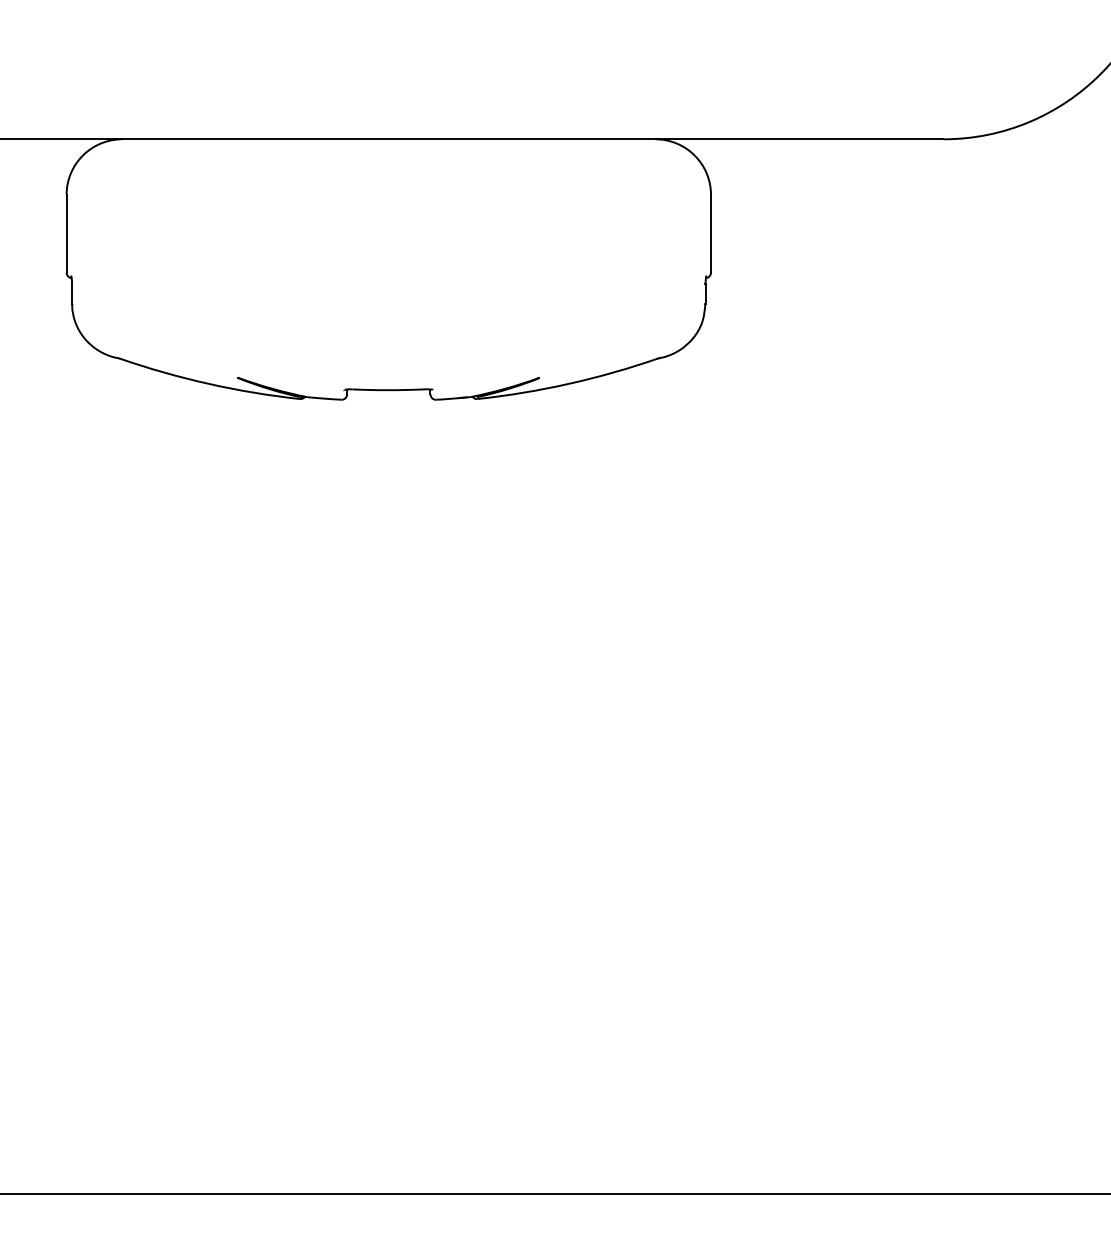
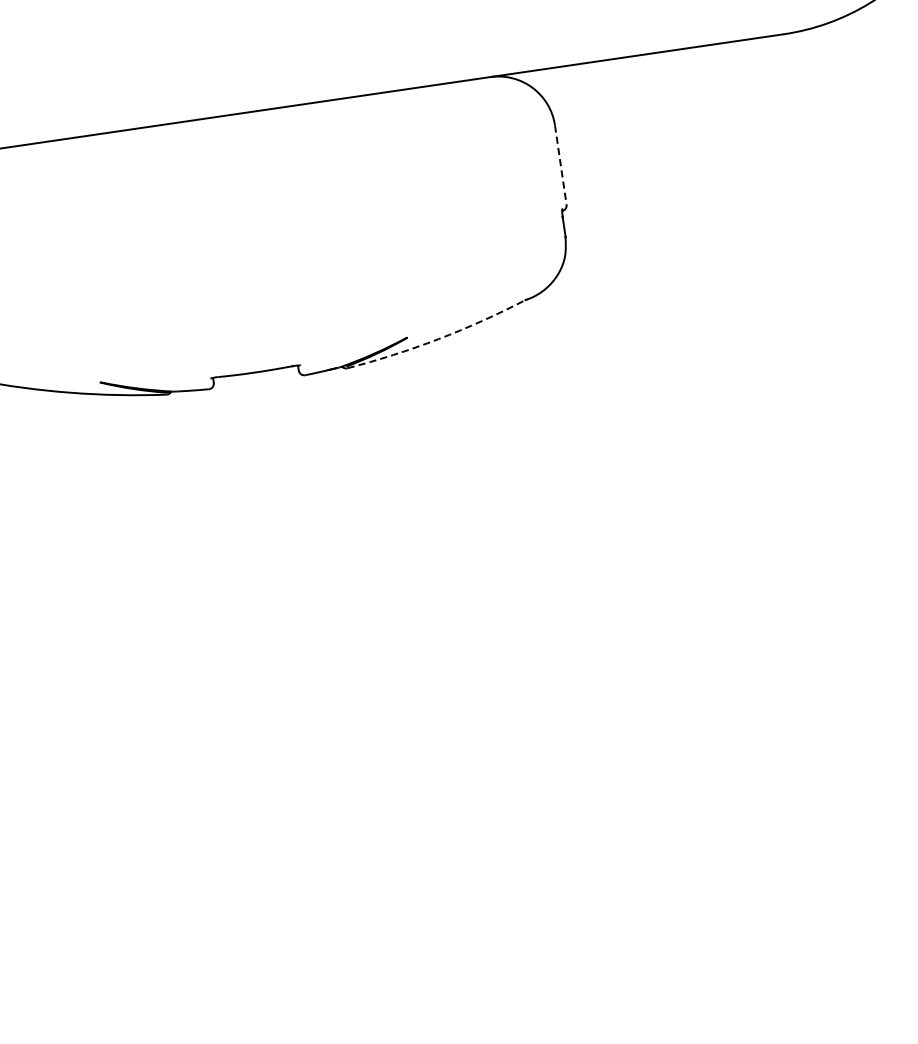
line: (711, 233) -> (561, 164), solid -> dashed
arc: (569, 383) -> (438, 338), solid -> dashed

